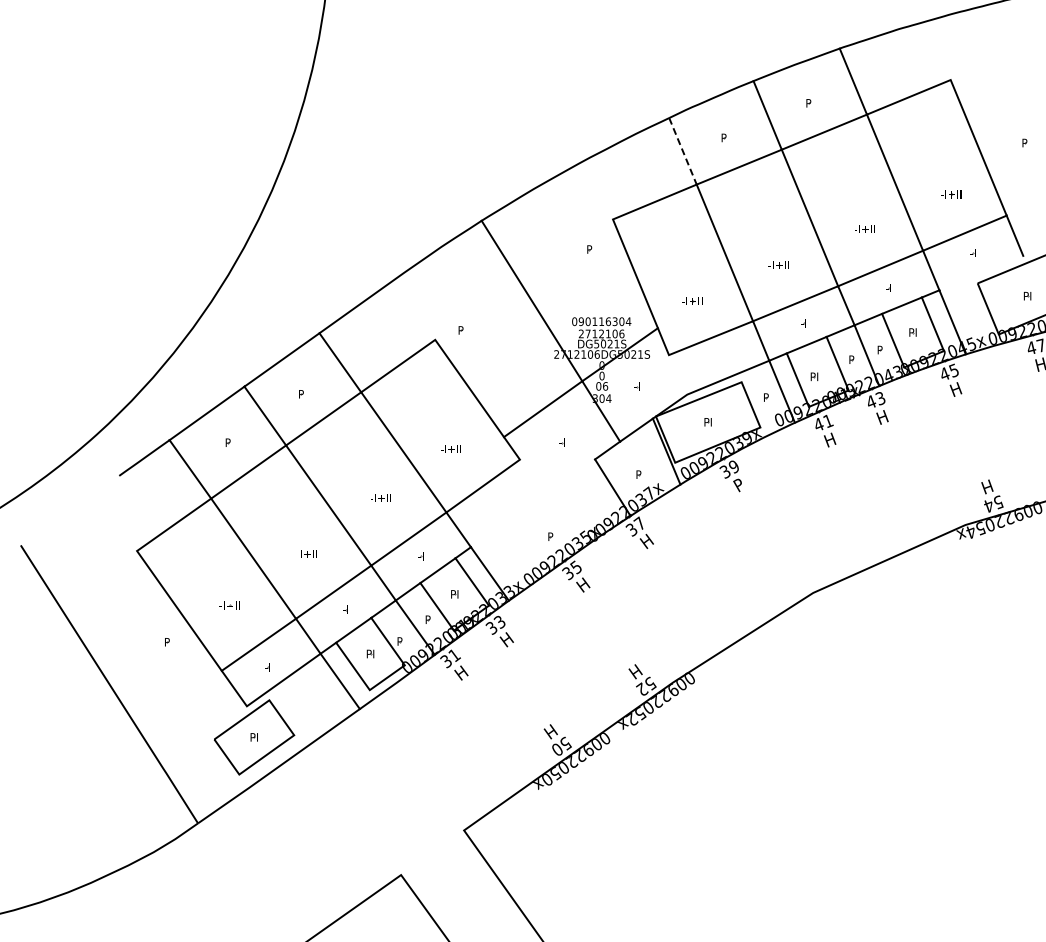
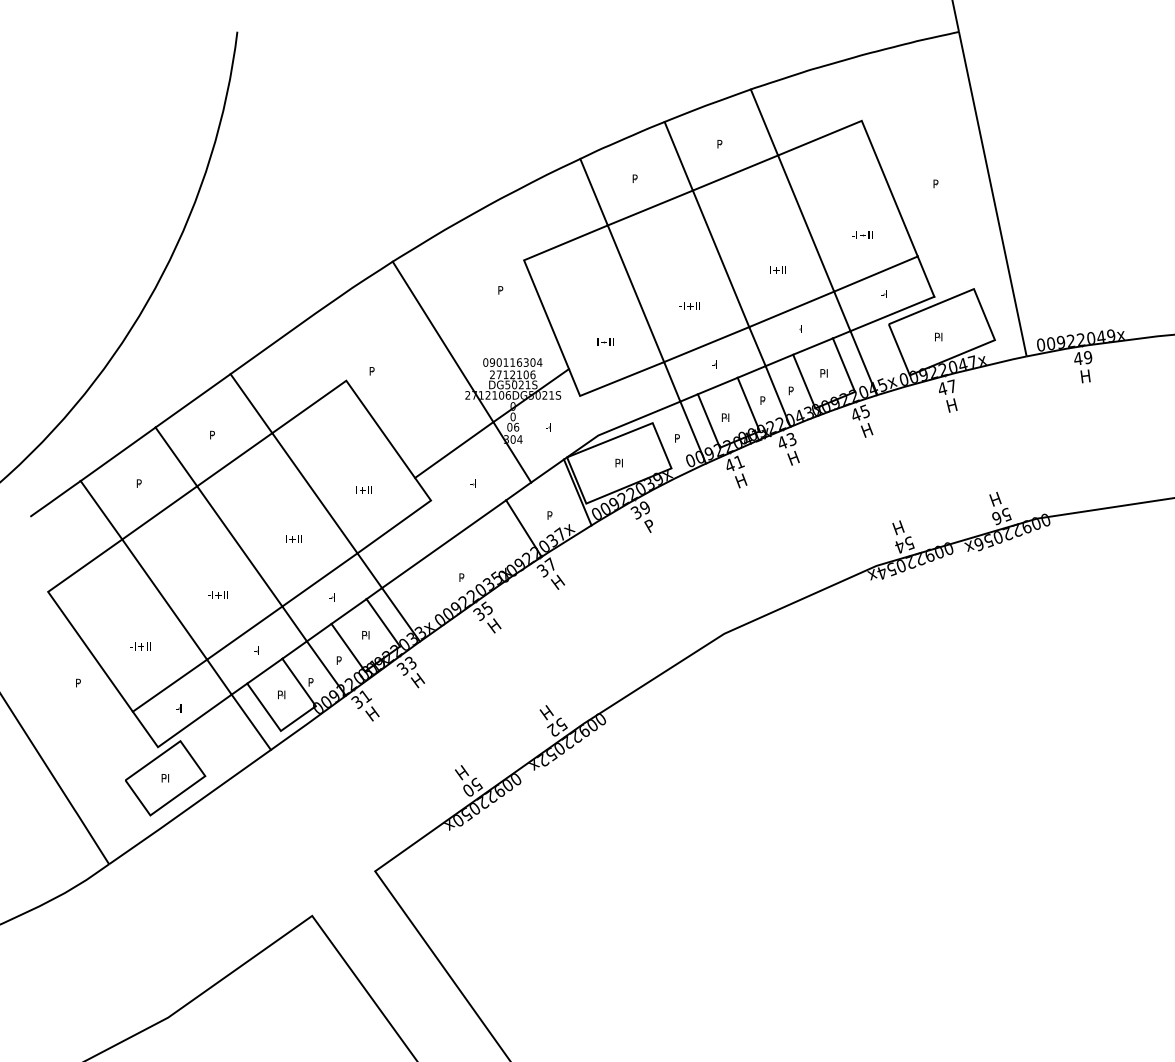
line: (683, 151) -> (594, 192), dashed -> solid
line: (981, 272) -> (892, 313), added
line: (533, 503) -> (444, 544), added

